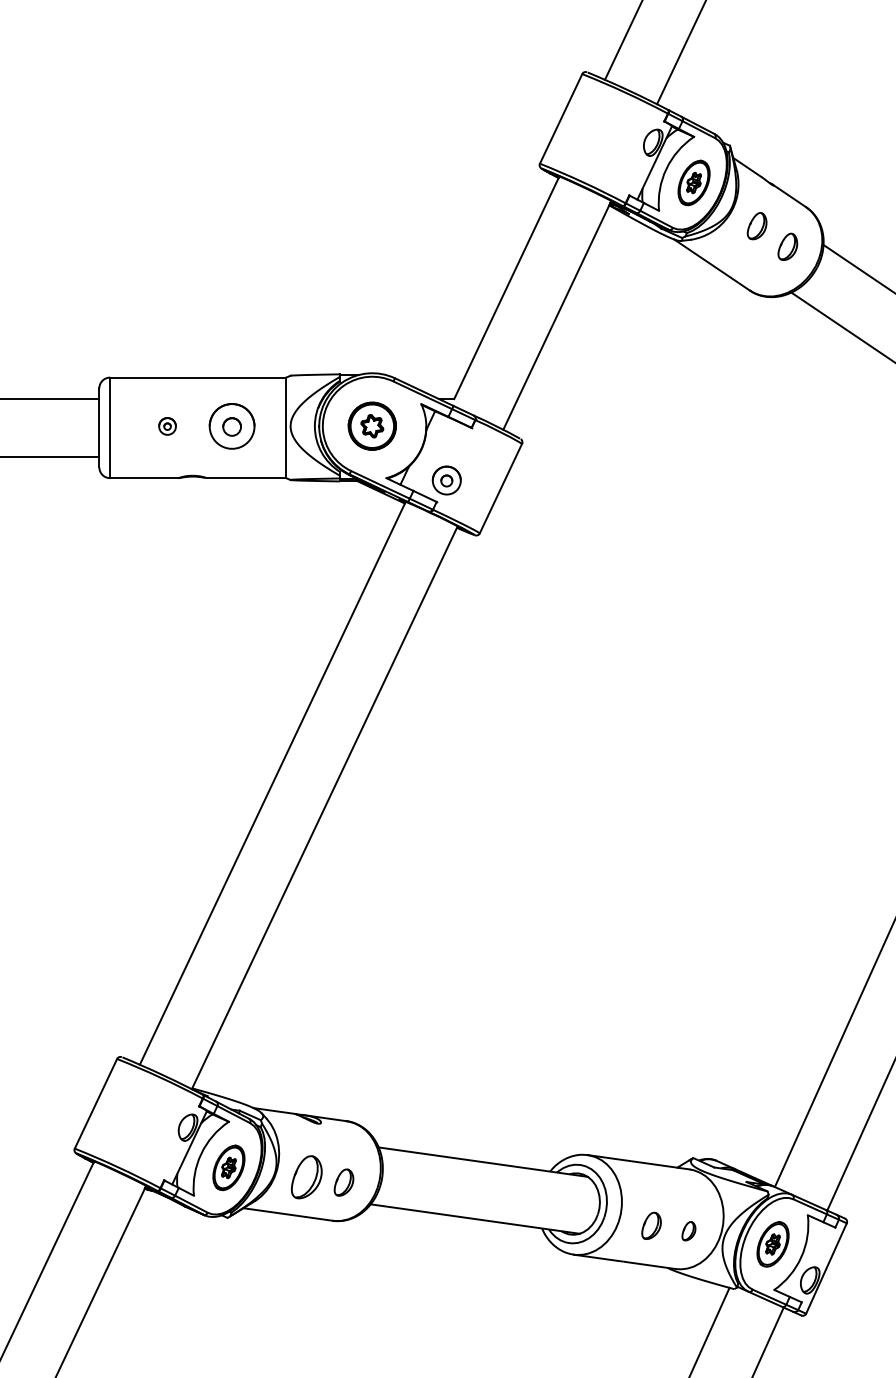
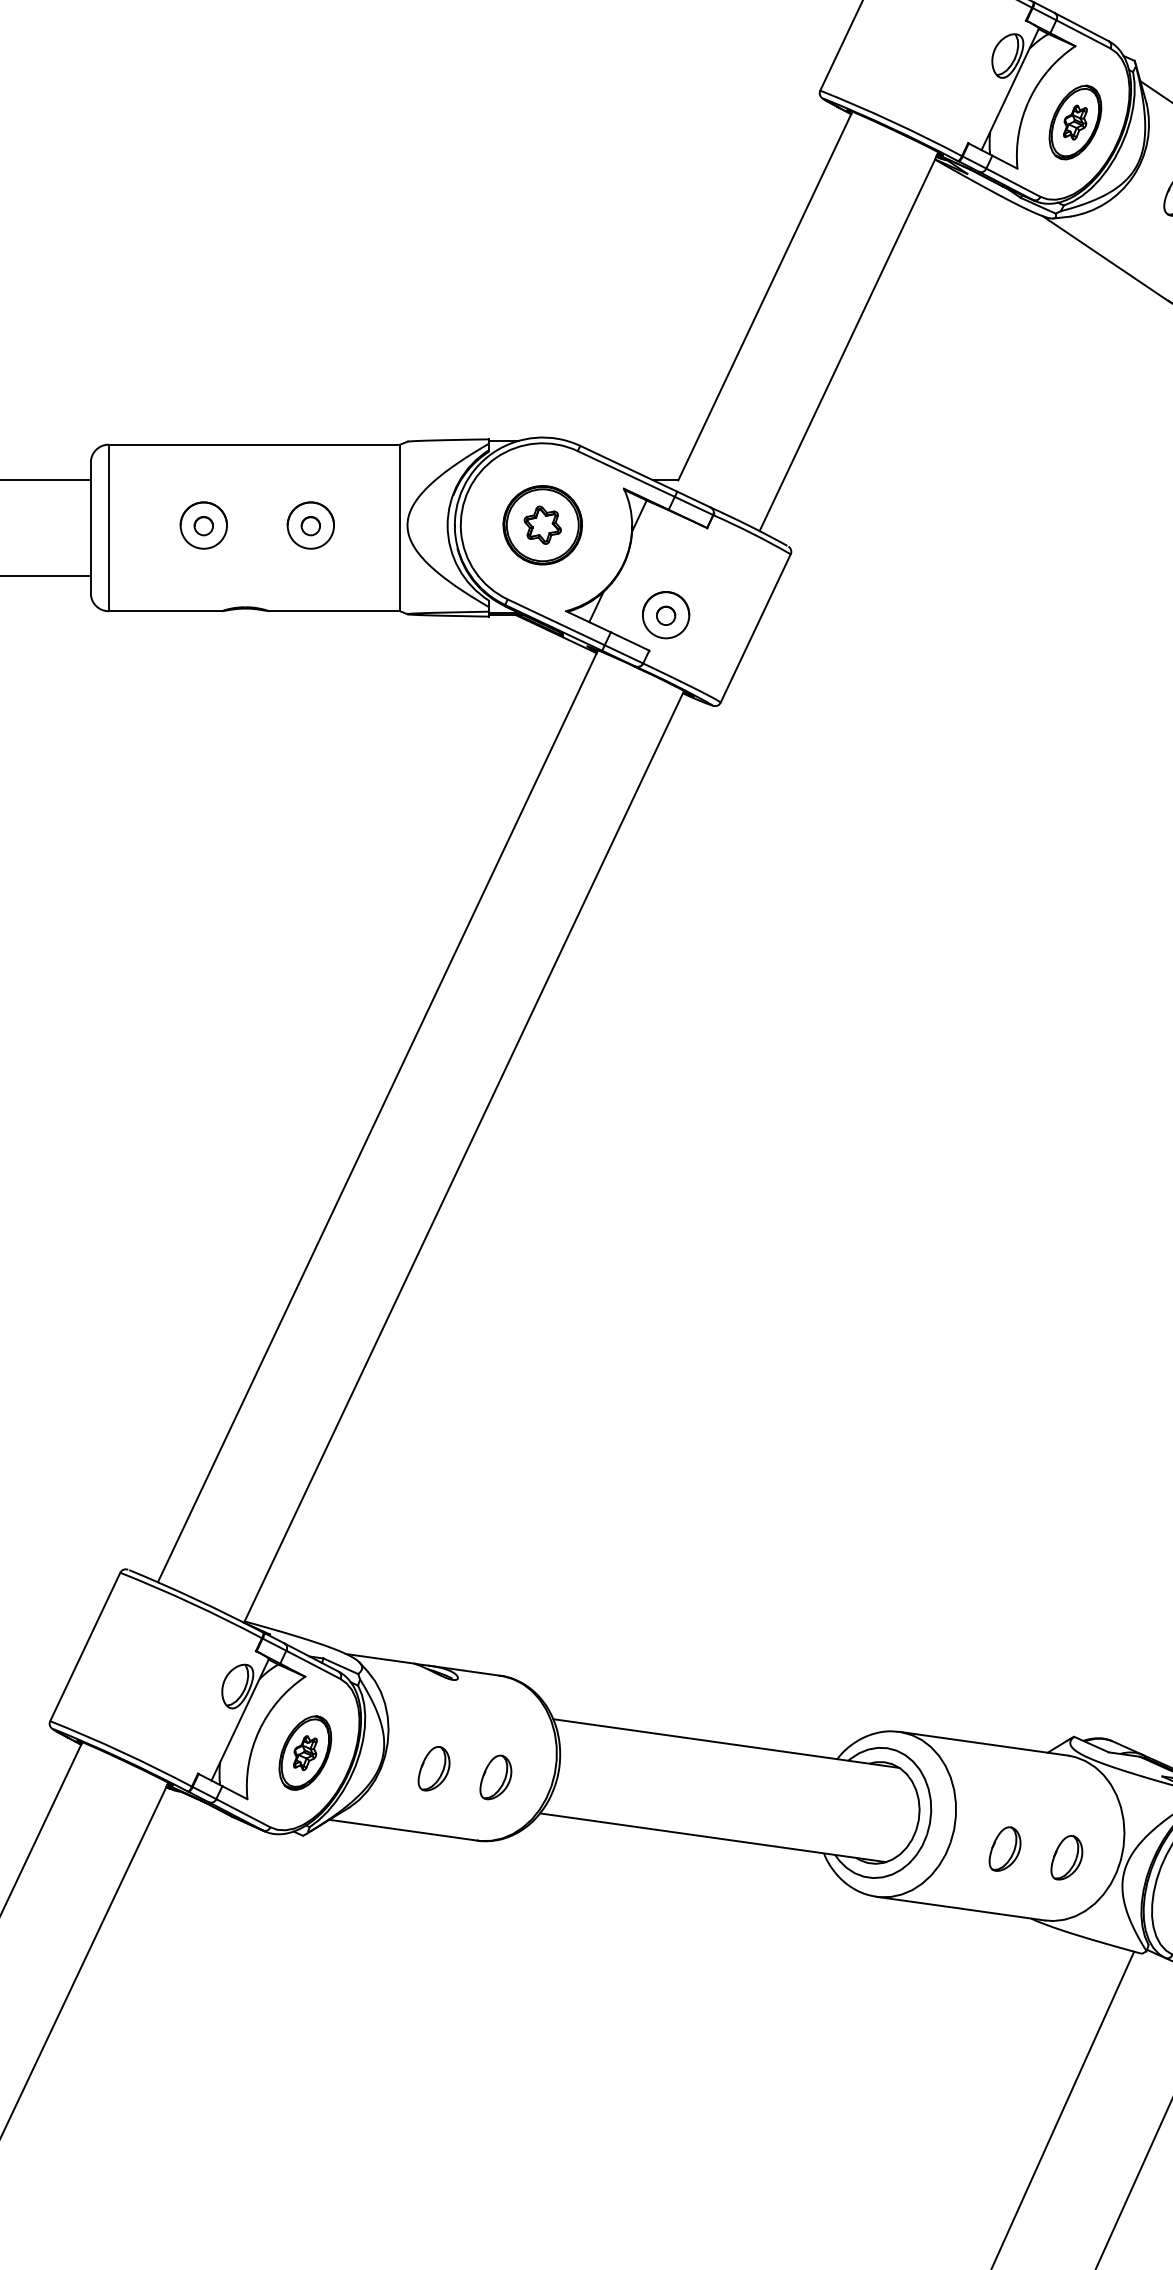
part: (167, 426) -> (203, 525), size x1.67
part: (232, 426) -> (311, 525), size x0.62
part: (306, 1177) -> (433, 1768), size x0.62
part: (688, 1231) -> (1066, 1858), size x1.43

